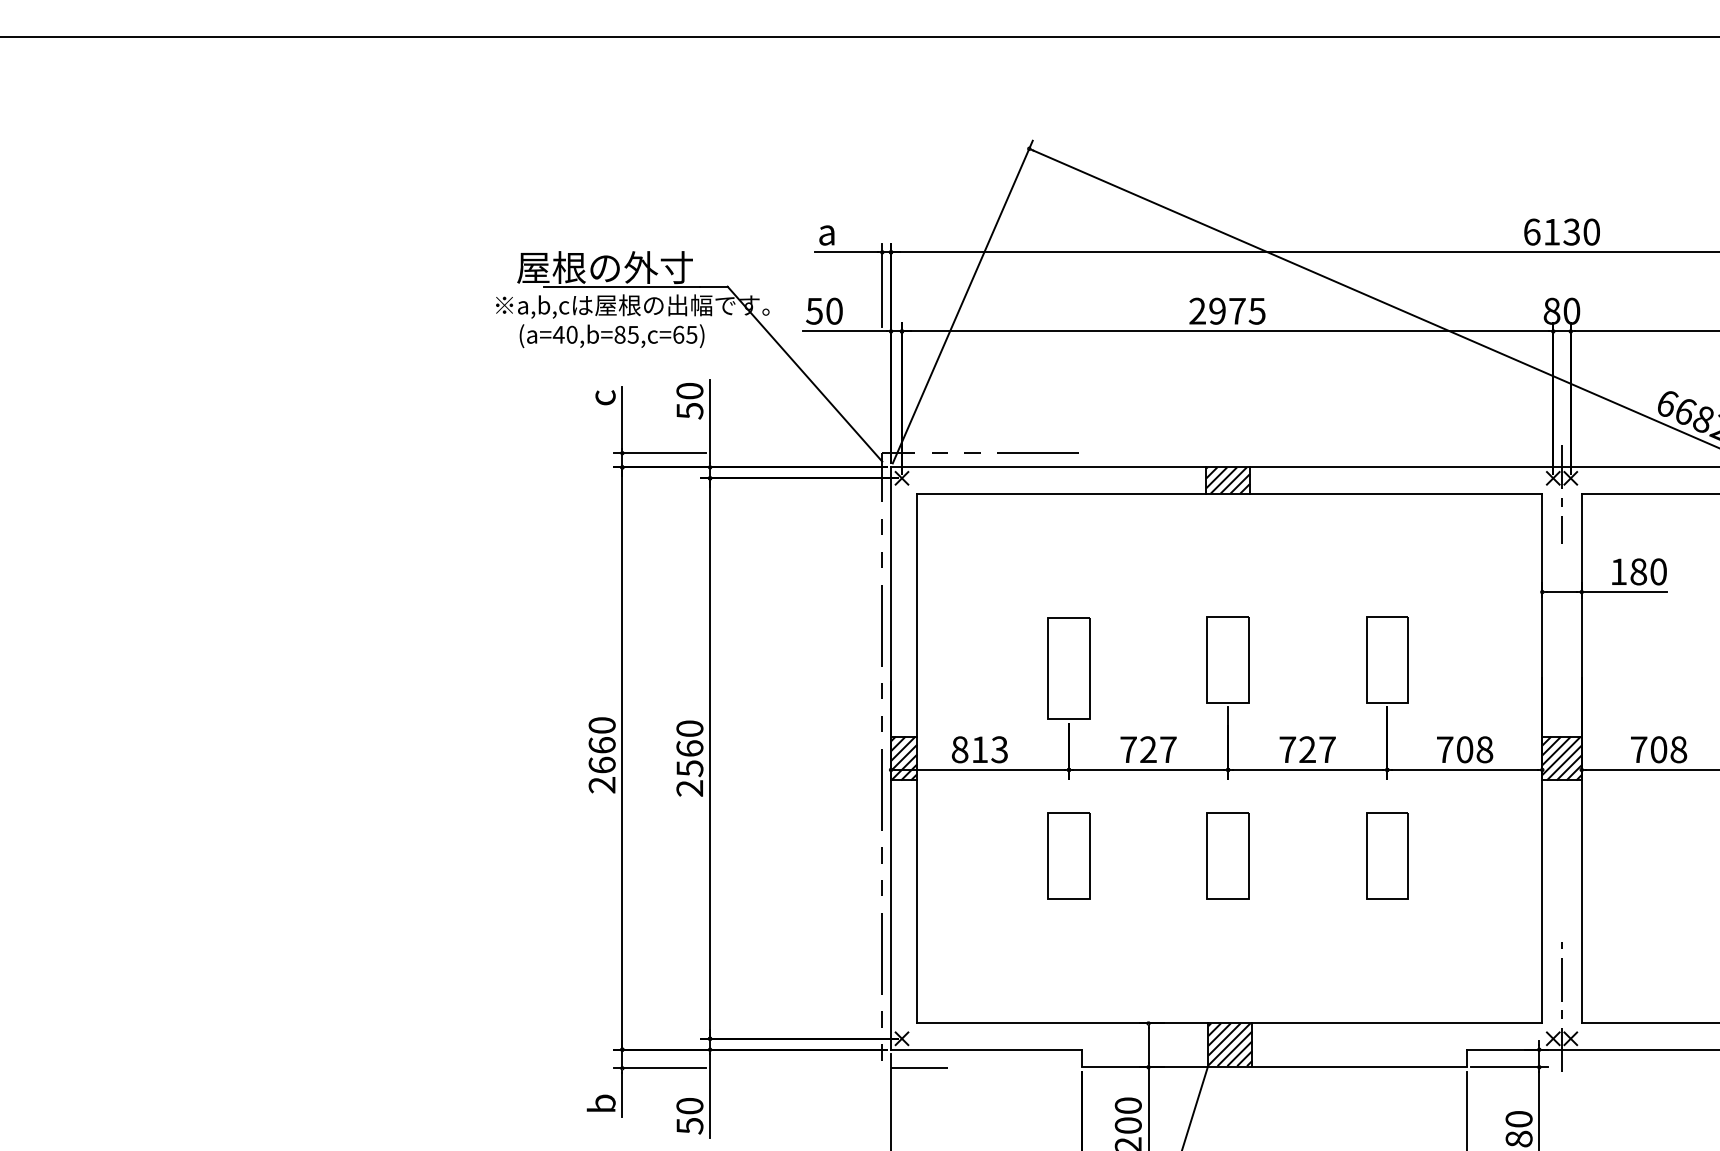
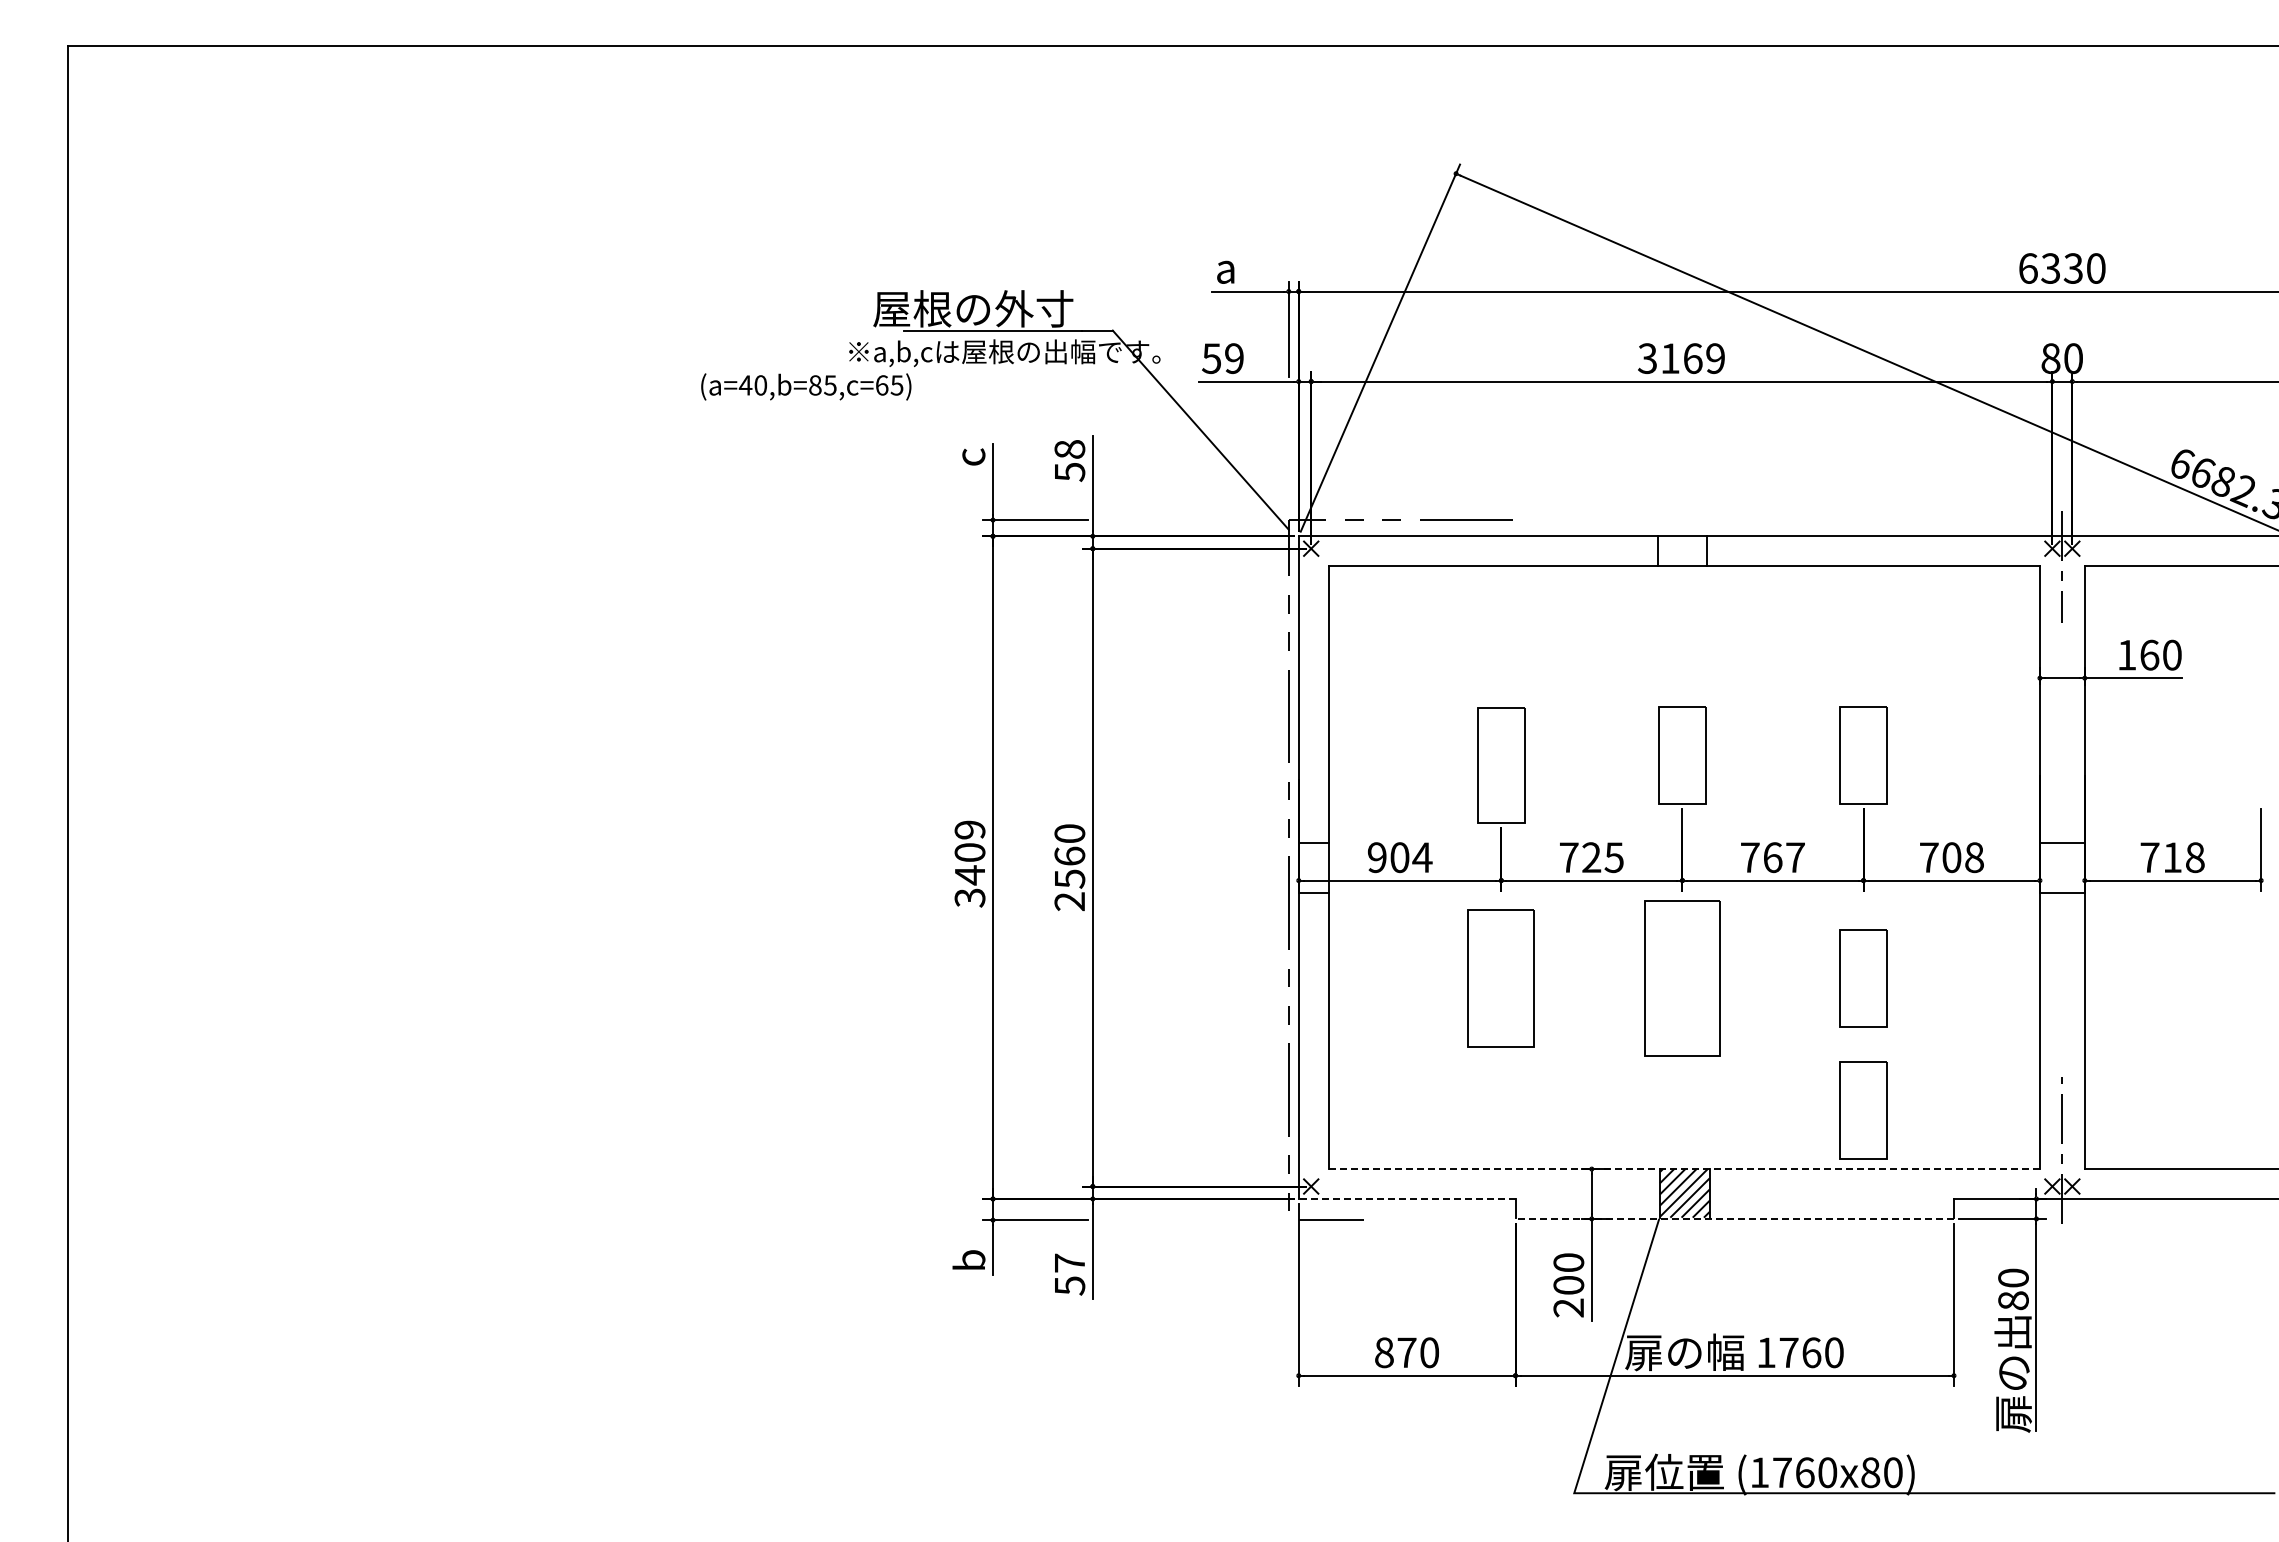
text: (1551, 232) -> (2050, 268), 6130 -> 6330
text: (834, 311) -> (1234, 358), 50 -> 59
text: (1227, 311) -> (1681, 358), 2975 -> 3169
text: (612, 335) -> (806, 386), moved
text: (690, 391) -> (1070, 449), 50 -> 58
hatch: (1228, 480) -> (1682, 551), removed
text: (1638, 571) -> (2149, 654), 180 -> 160
text: (980, 749) -> (1400, 857), 813 -> 904
text: (1167, 749) -> (1613, 857), 727 -> 725
text: (1307, 749) -> (1772, 857), 727 -> 767
text: (1658, 749) -> (2172, 857), 708 -> 718
text: (601, 754) -> (969, 863), 2660 -> 3409
hatch: (904, 758) -> (1313, 867), removed
hatch: (1561, 758) -> (2061, 867), removed
part: (1069, 855) -> (1501, 978), size x1.4
part: (1228, 855) -> (1682, 978), size x1.6
part: (1387, 971) -> (1863, 1110), added
line: (1230, 1023) -> (1684, 1169), solid -> dashed
line: (985, 1049) -> (1406, 1198), solid -> dashed
line: (1273, 1066) -> (1734, 1218), solid -> dashed
text: (689, 1105) -> (1069, 1262), 50 -> 57

